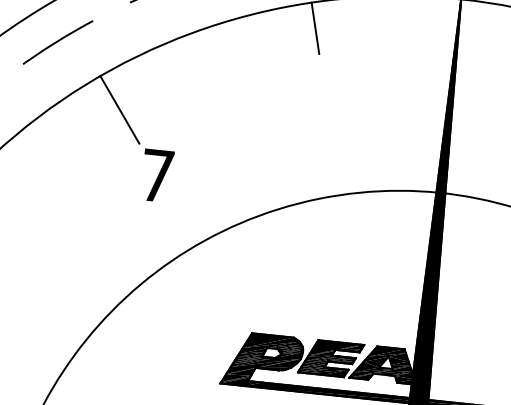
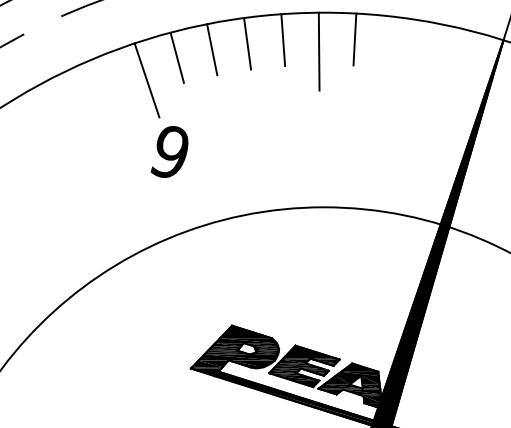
line: (245, 43) -> (283, 40), added
line: (282, 47) -> (318, 51), added
line: (210, 53) -> (247, 43), added
line: (177, 66) -> (212, 49), added
line: (144, 81) -> (176, 57), added
text: (157, 173) -> (171, 150), 7 -> 9

